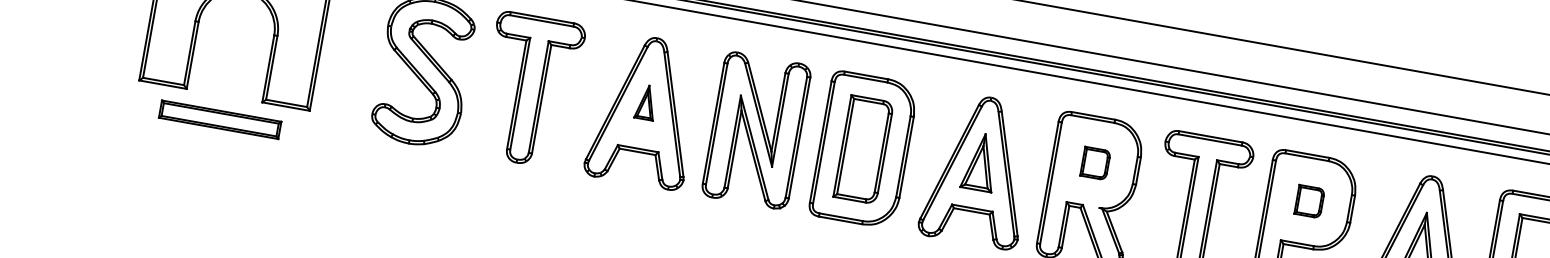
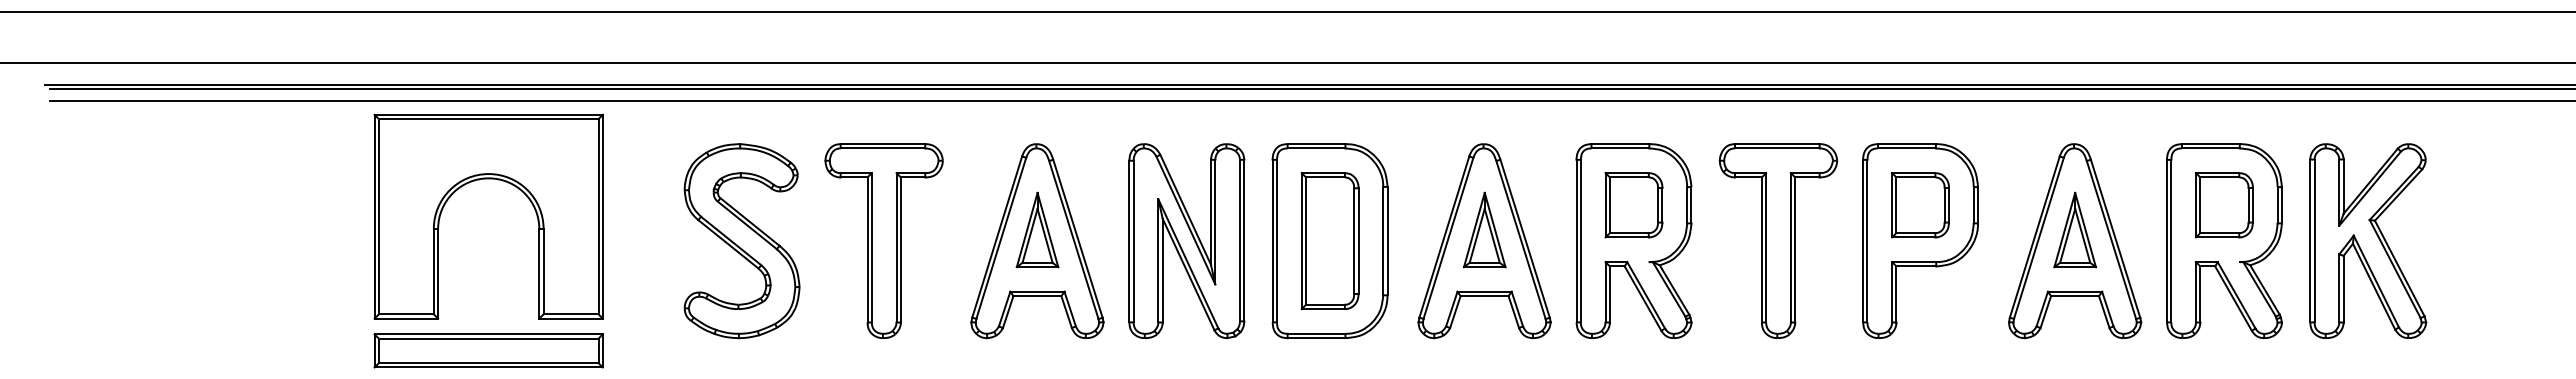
part: (646, 102) -> (1037, 229), size x1.67
part: (220, 119) -> (488, 350), size x1.43
part: (1095, 163) -> (1633, 205), size x1.67
part: (1309, 201) -> (1920, 205), size x1.67

